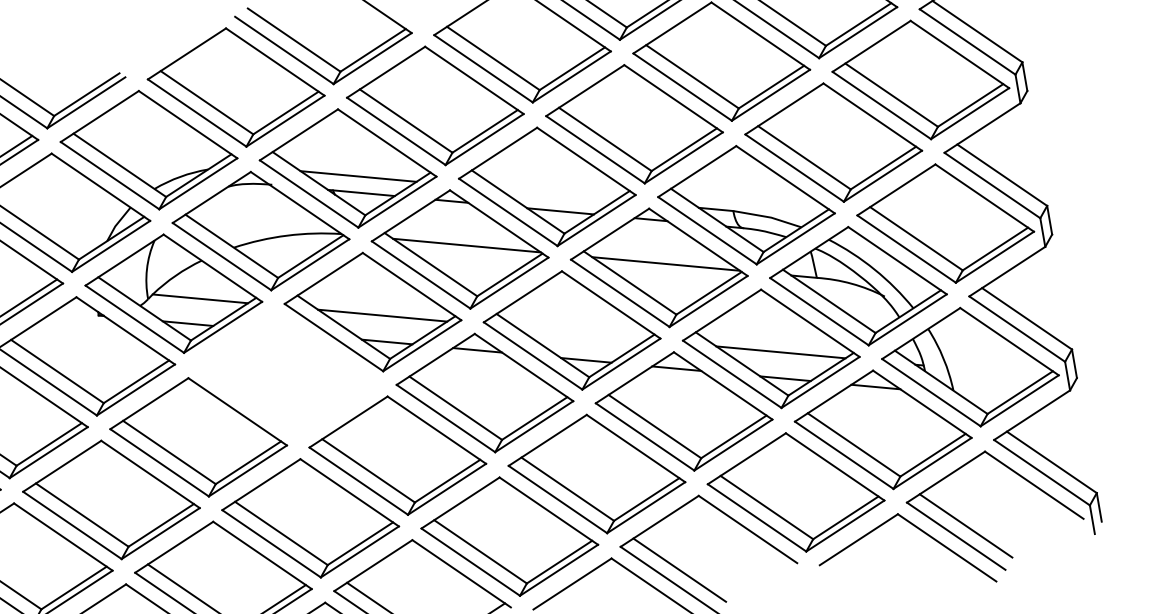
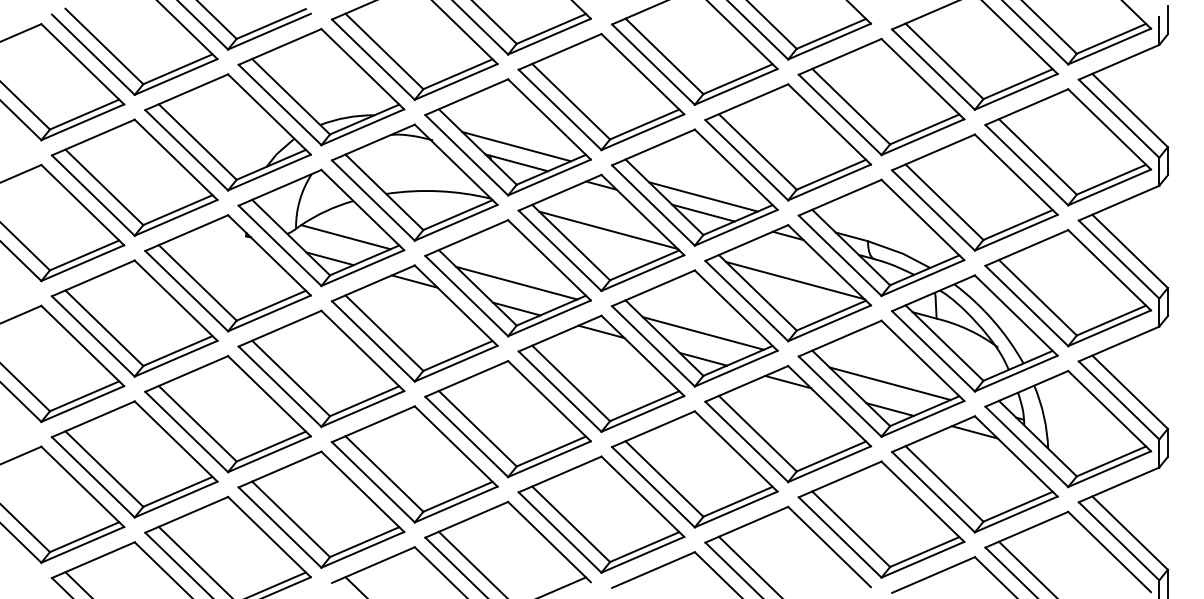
line: (557, 194) -> (703, 196), added
line: (580, 334) -> (702, 333), added
part: (285, 374) -> (414, 323), added

